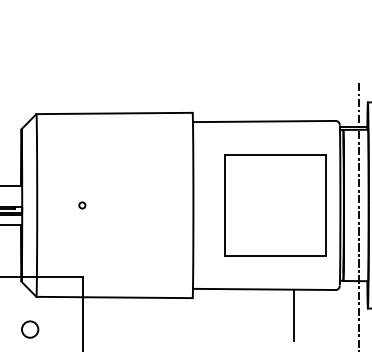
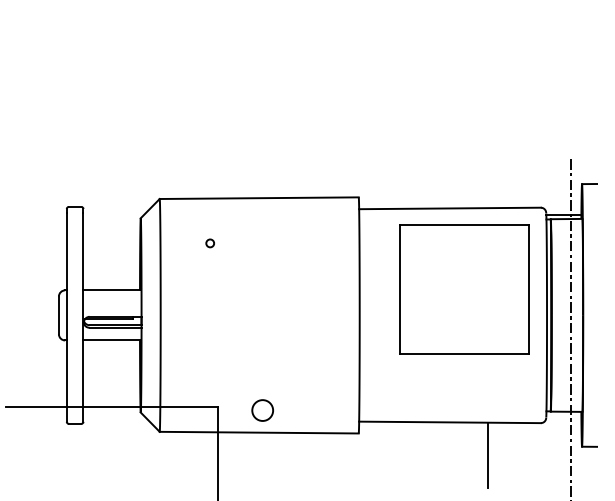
circle: (81, 205) -> (209, 243), moved
part: (275, 205) -> (464, 289), moved
circle: (30, 329) -> (262, 410), moved

